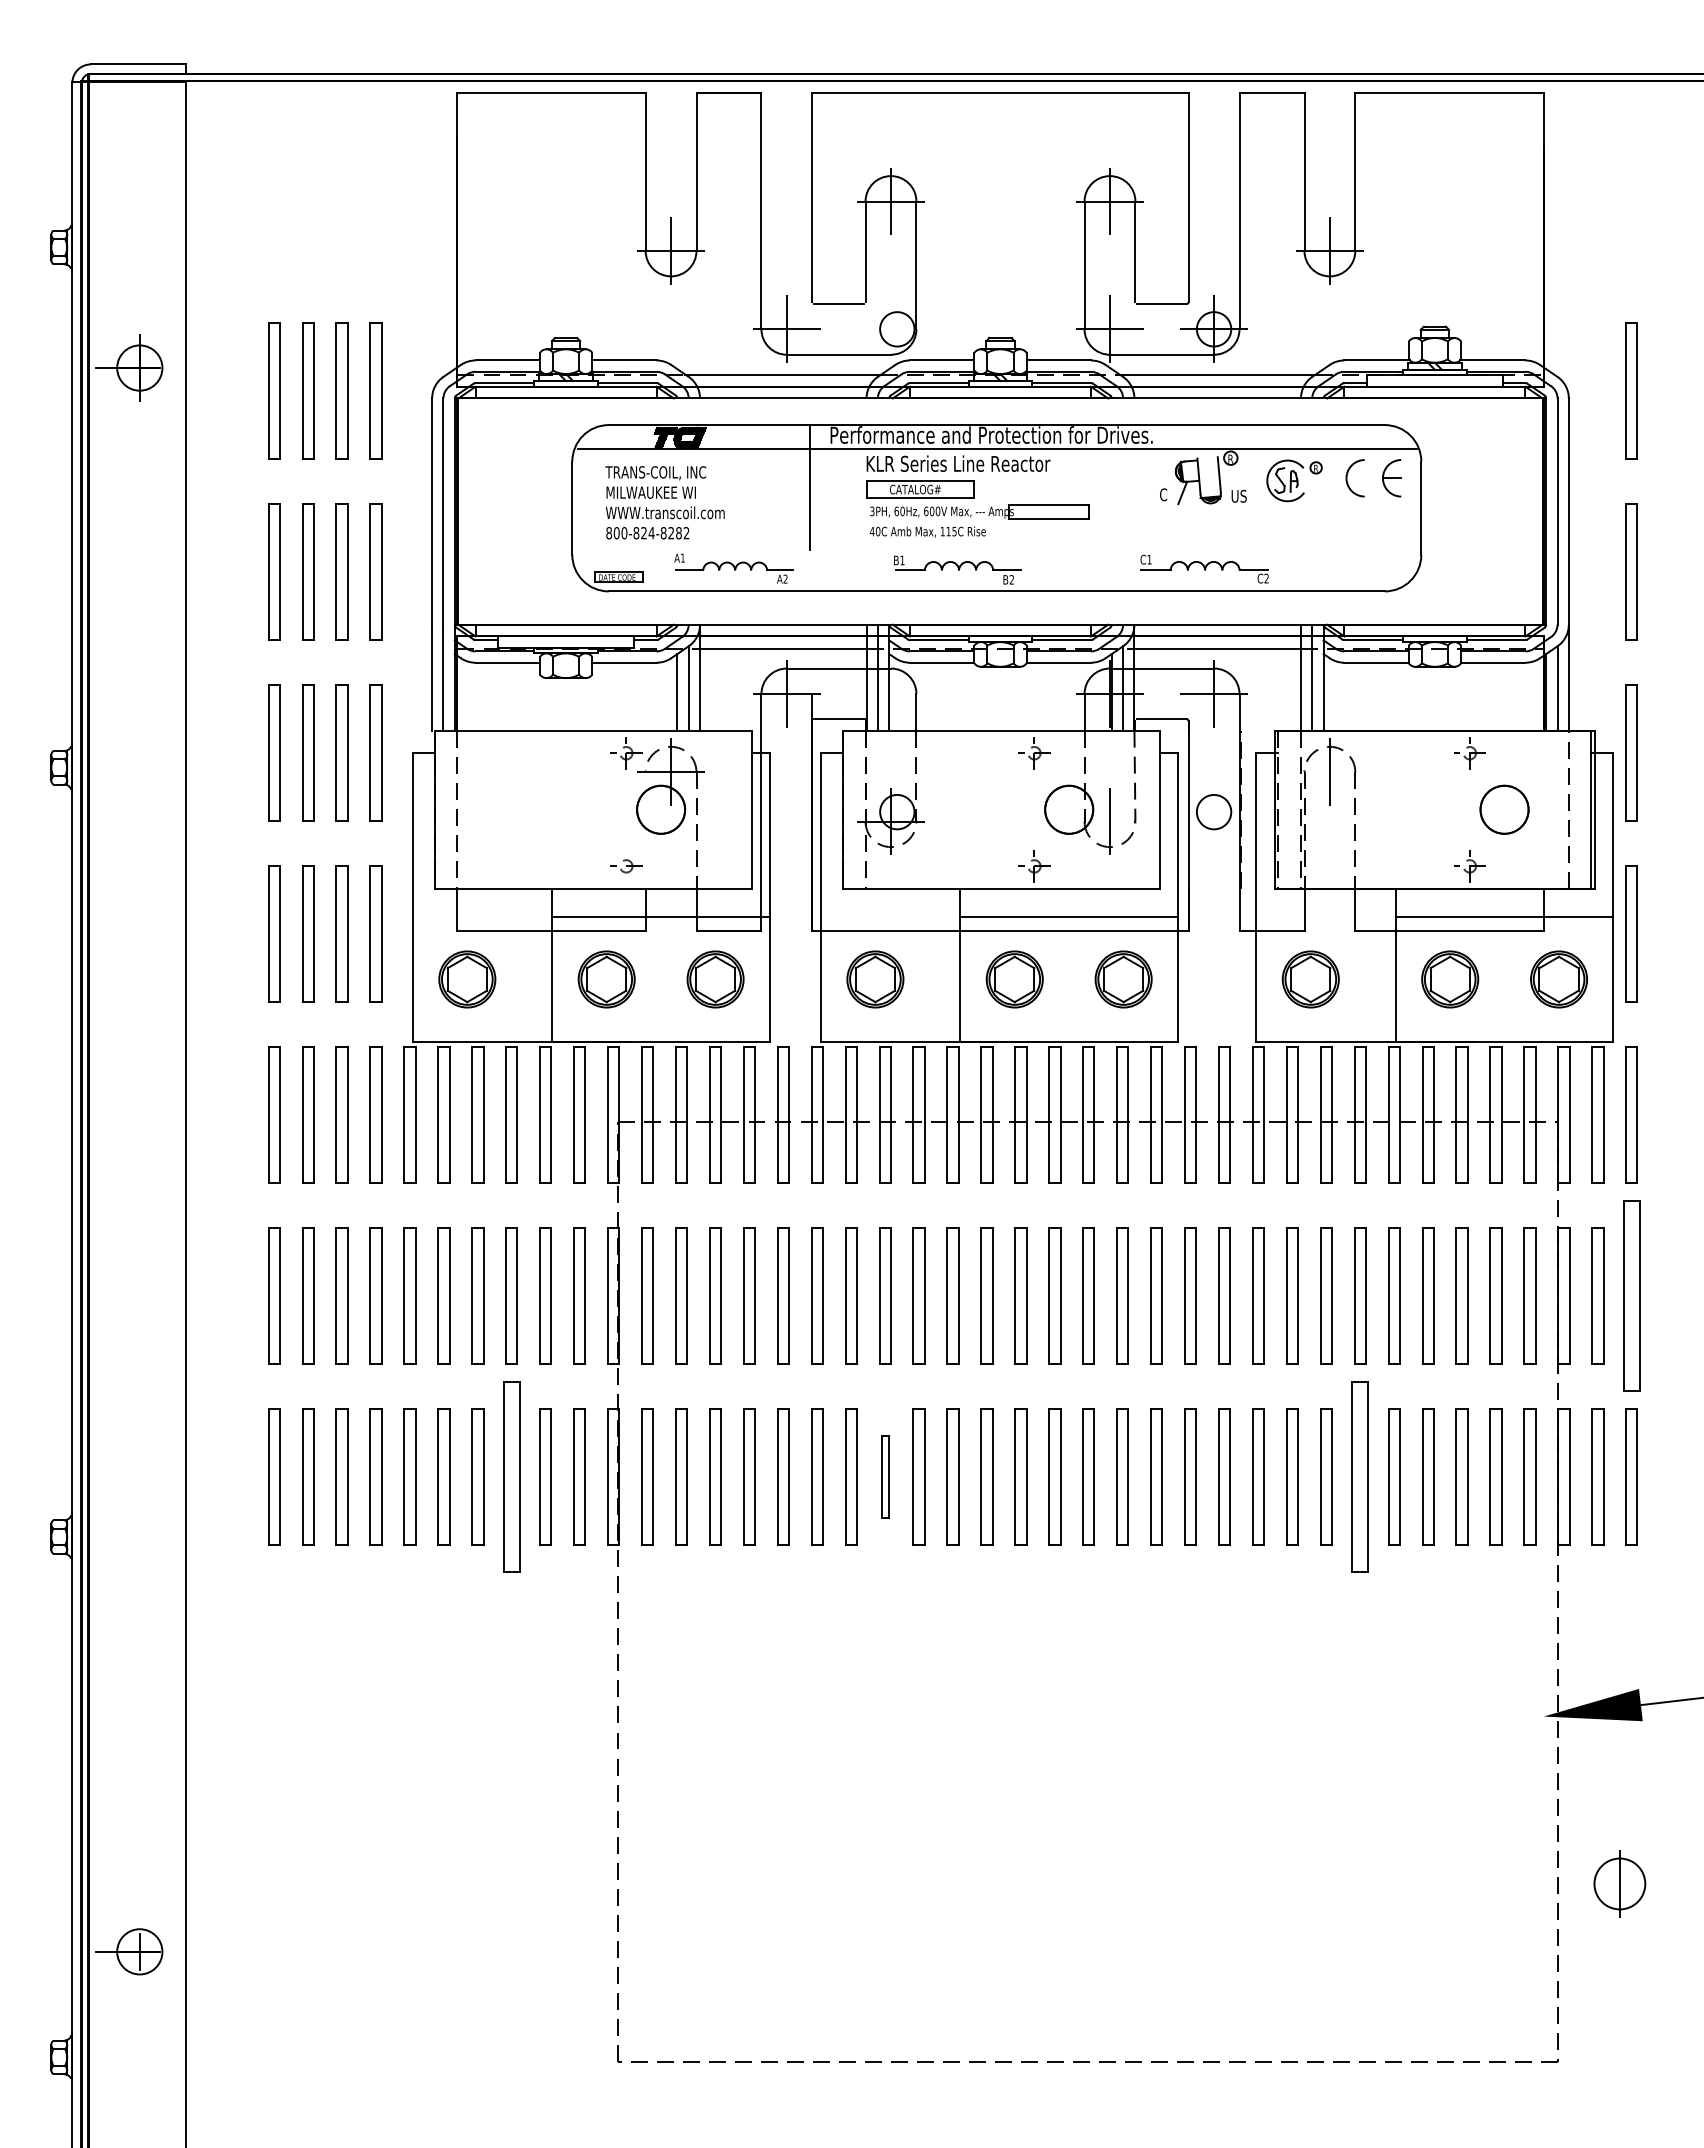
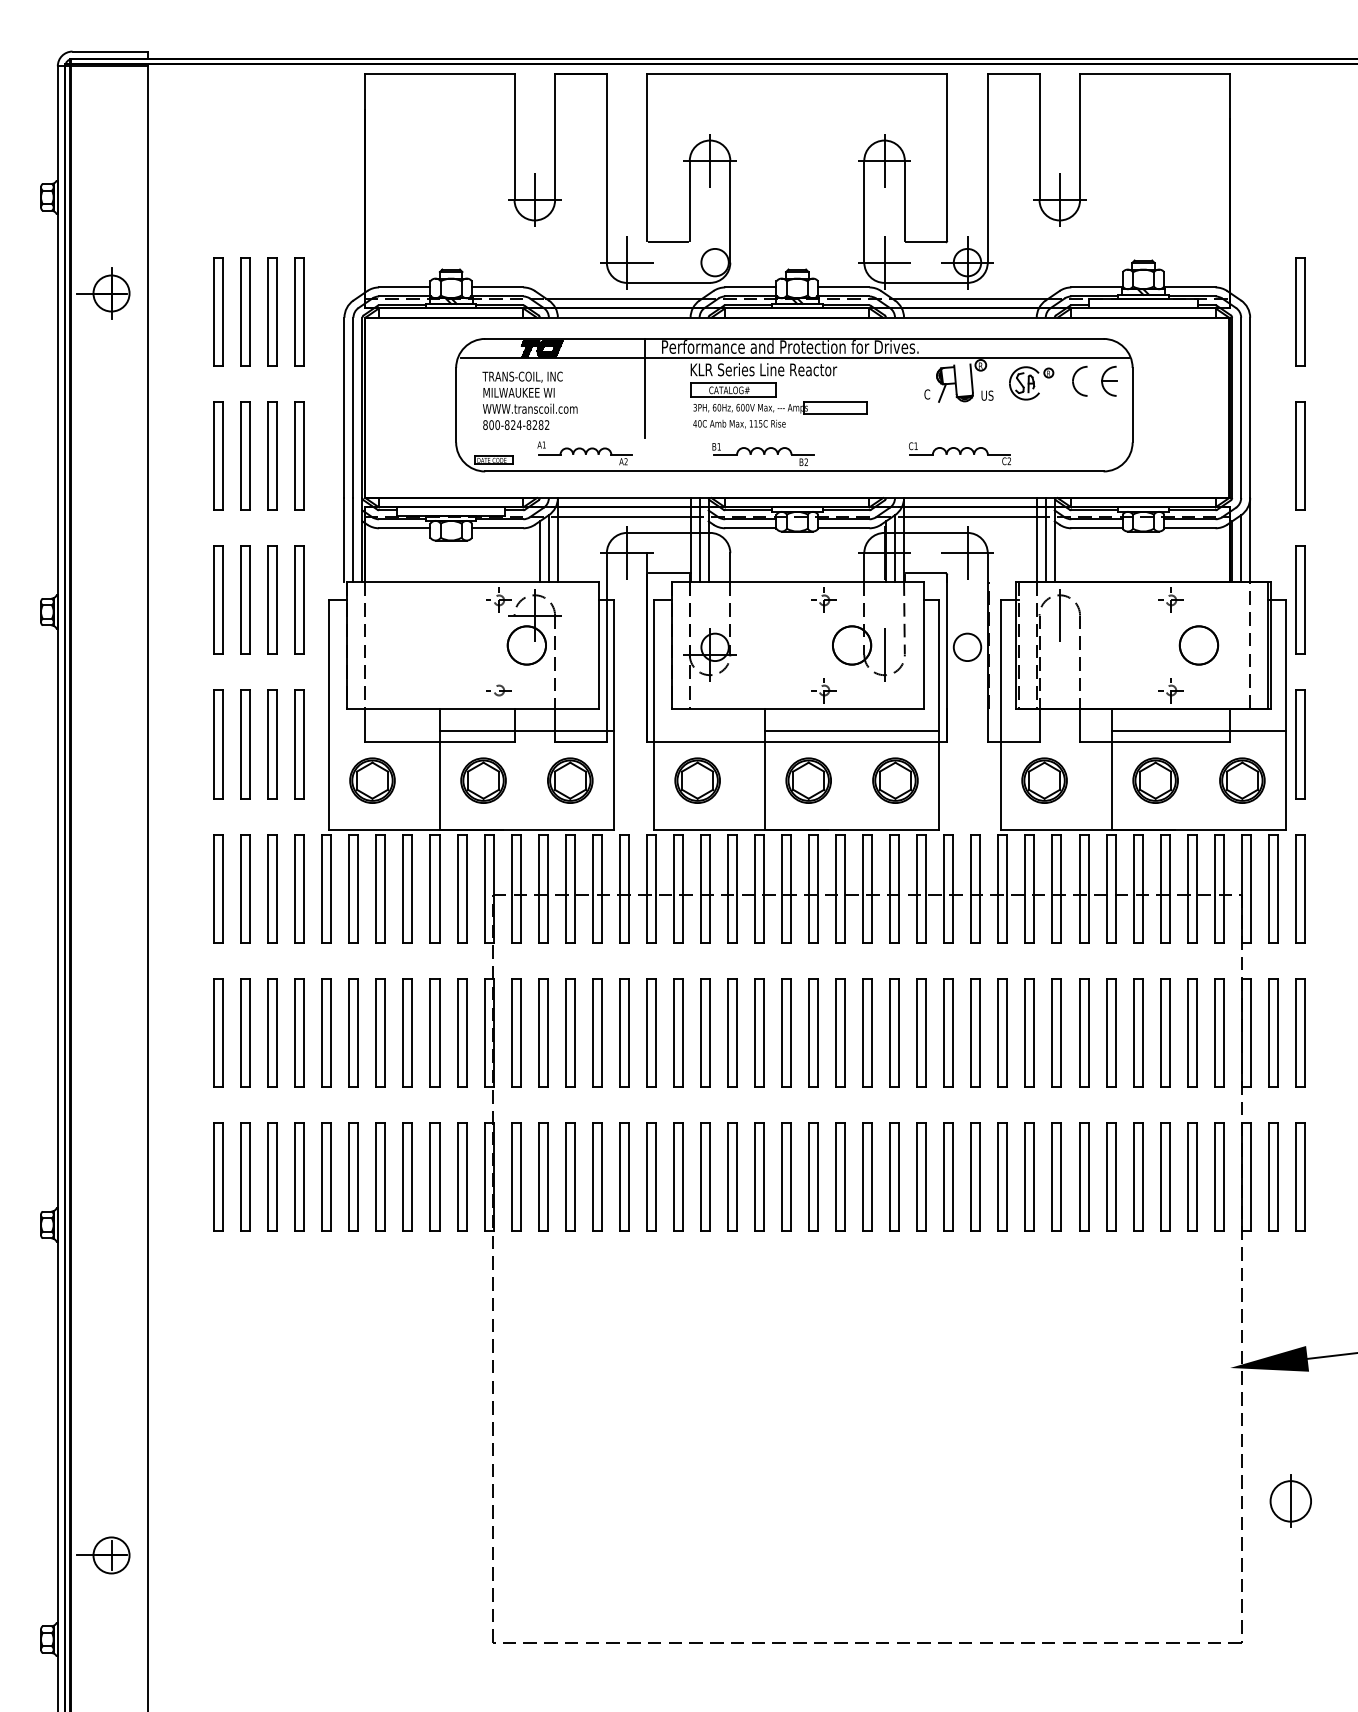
part: (1631, 1295) -> (1300, 1032), size x0.71
part: (511, 1476) -> (407, 1176), size x0.71
part: (885, 1476) -> (705, 1176), size x1.67
part: (1360, 1476) -> (1084, 1176), size x0.71

